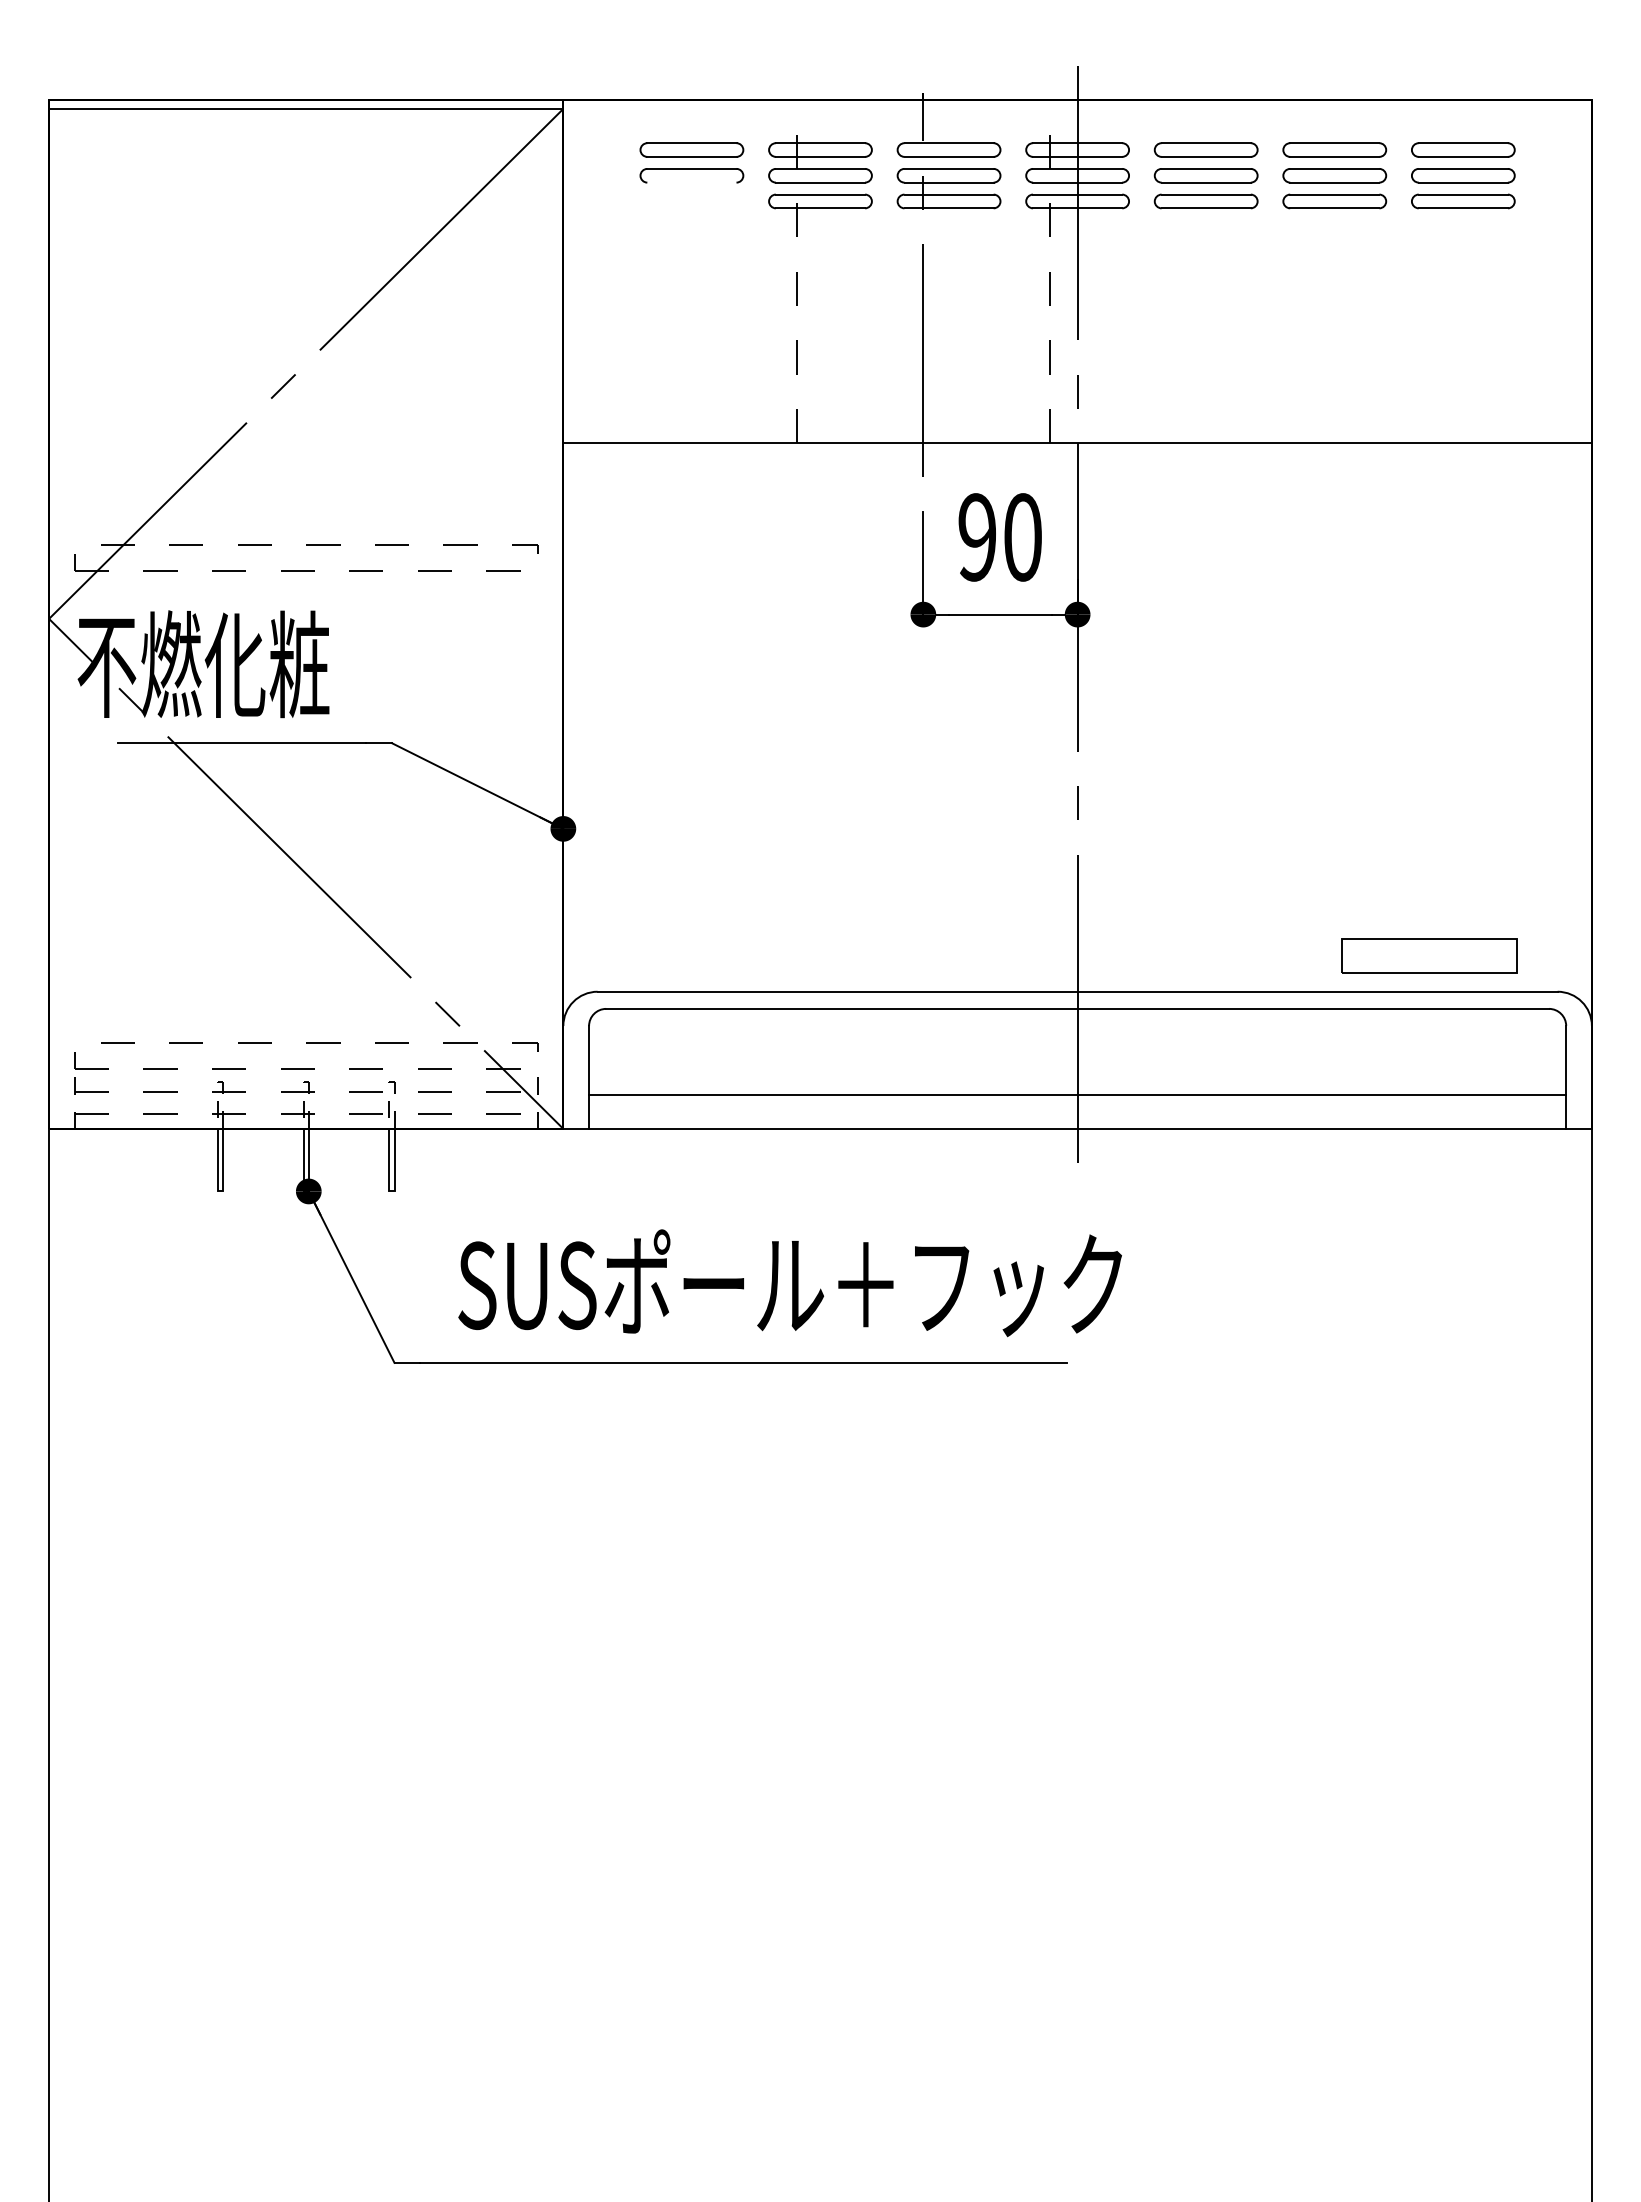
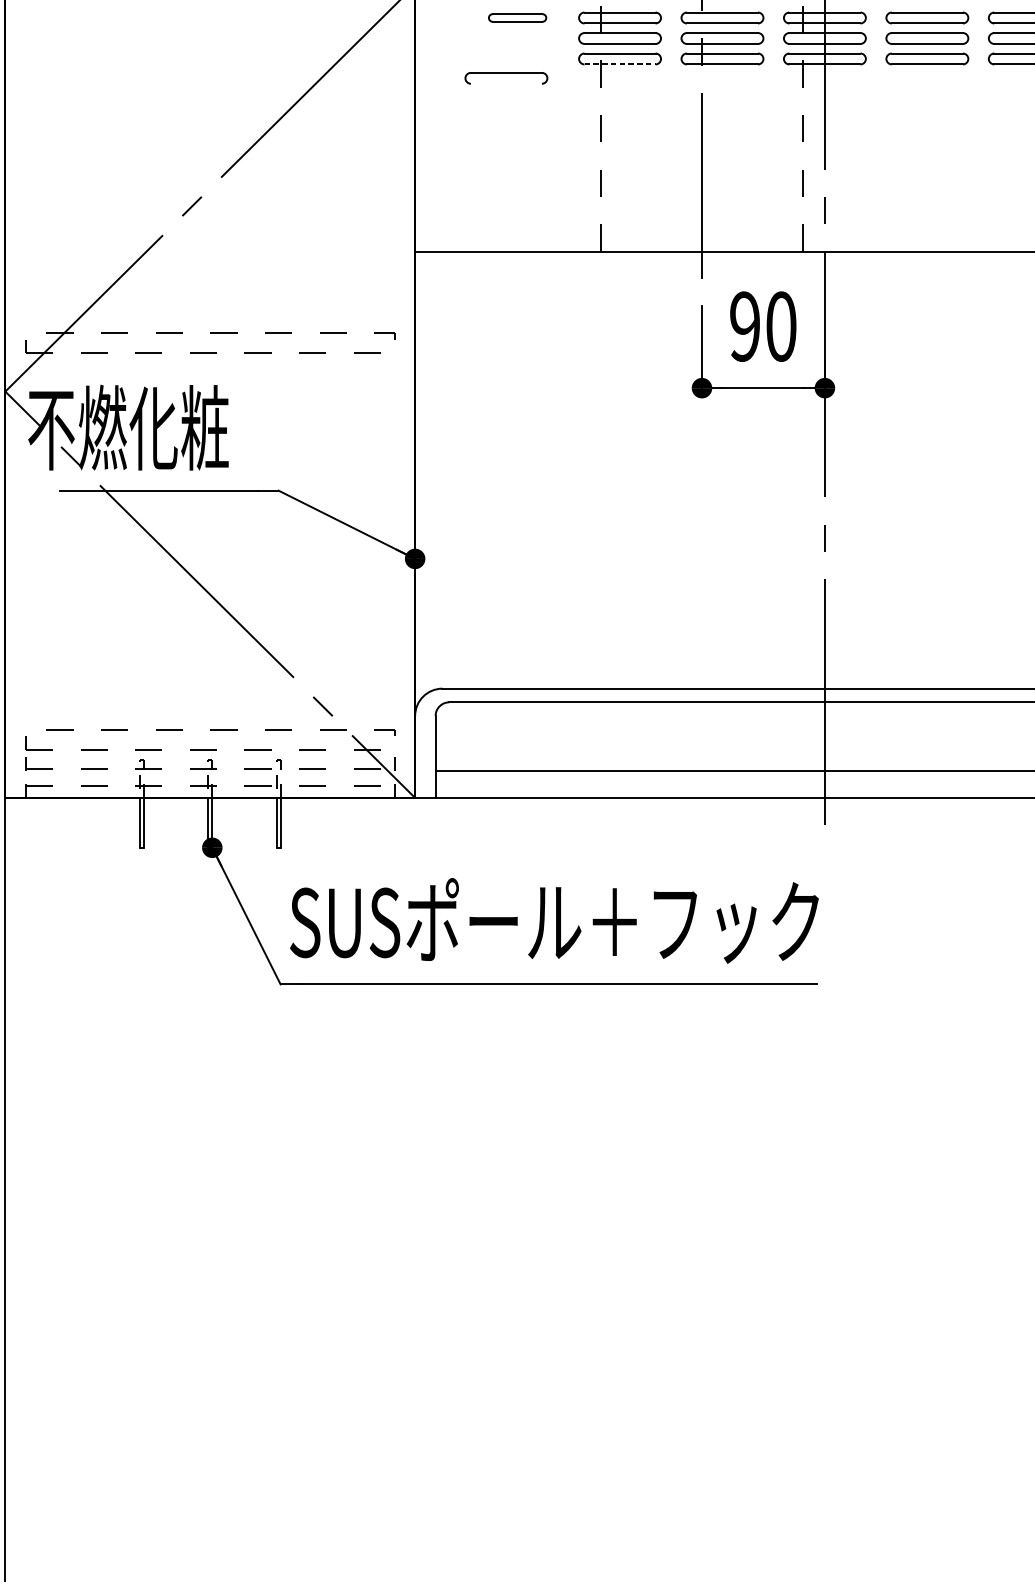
part: (691, 149) -> (517, 17), size x0.7
part: (691, 175) -> (506, 78), moved
line: (820, 208) -> (620, 64), solid -> dashed
text: (789, 1283) -> (553, 921), moved

